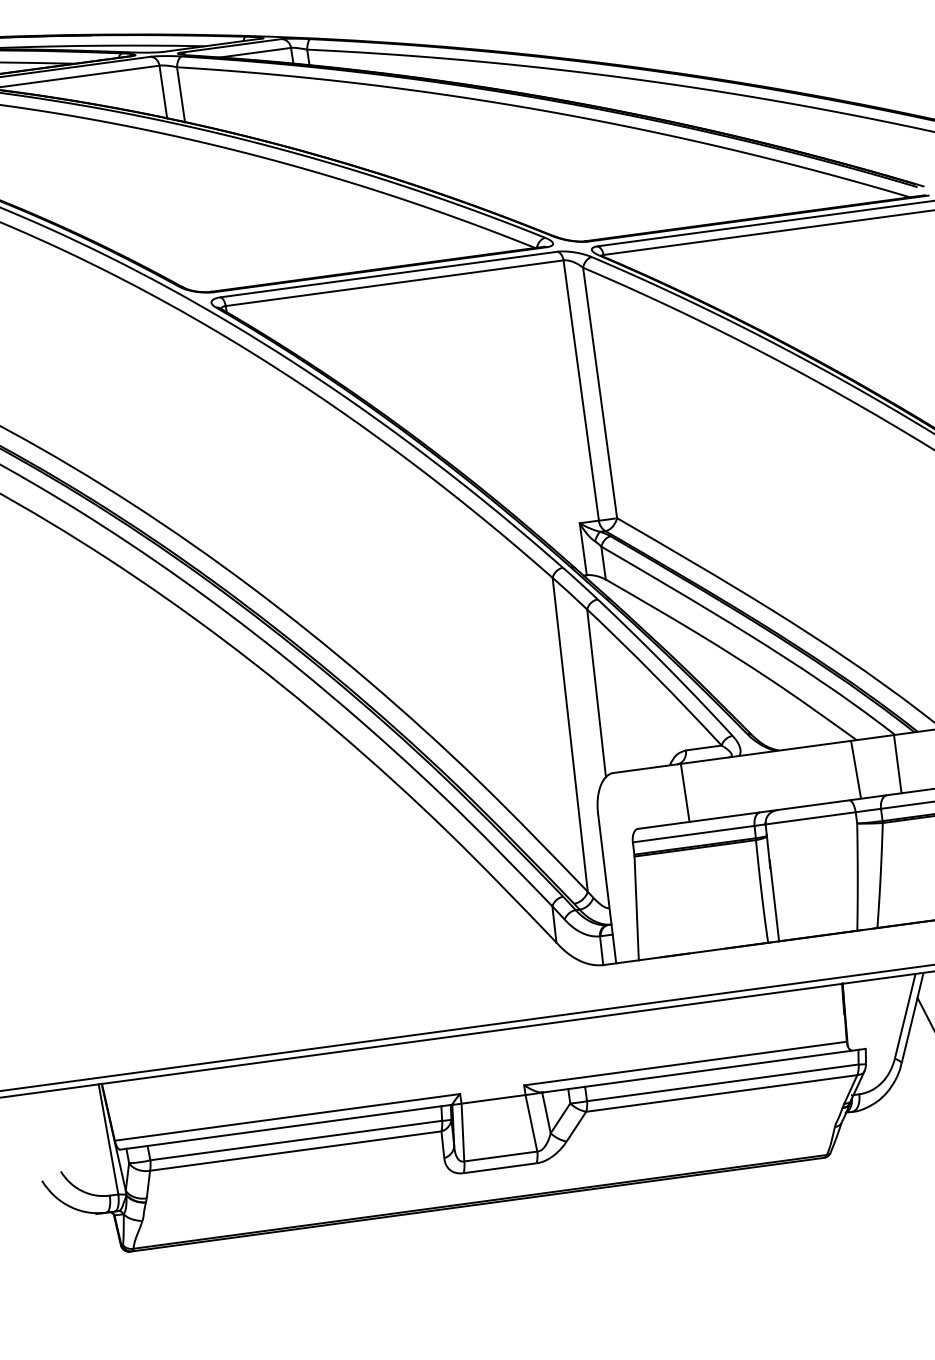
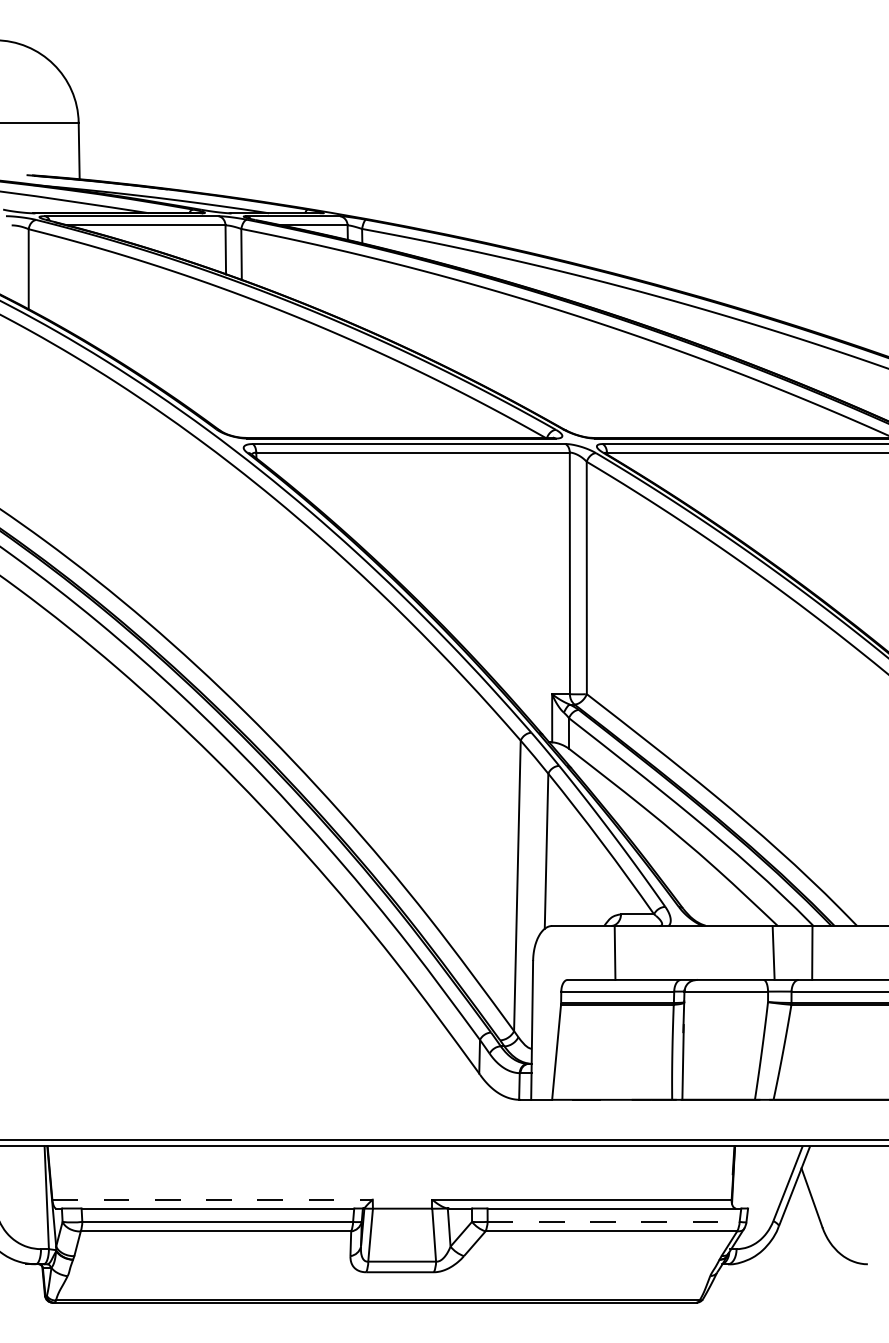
line: (723, 1082) -> (614, 1221), solid -> dashed
line: (288, 1117) -> (213, 1199), solid -> dashed

